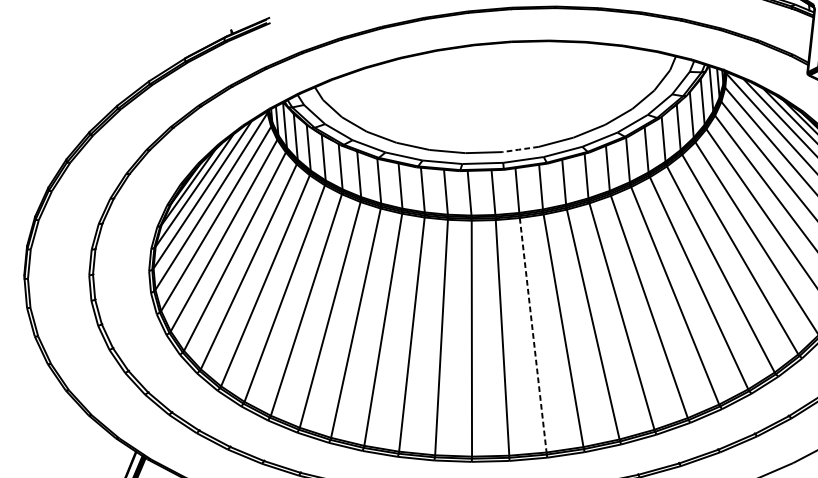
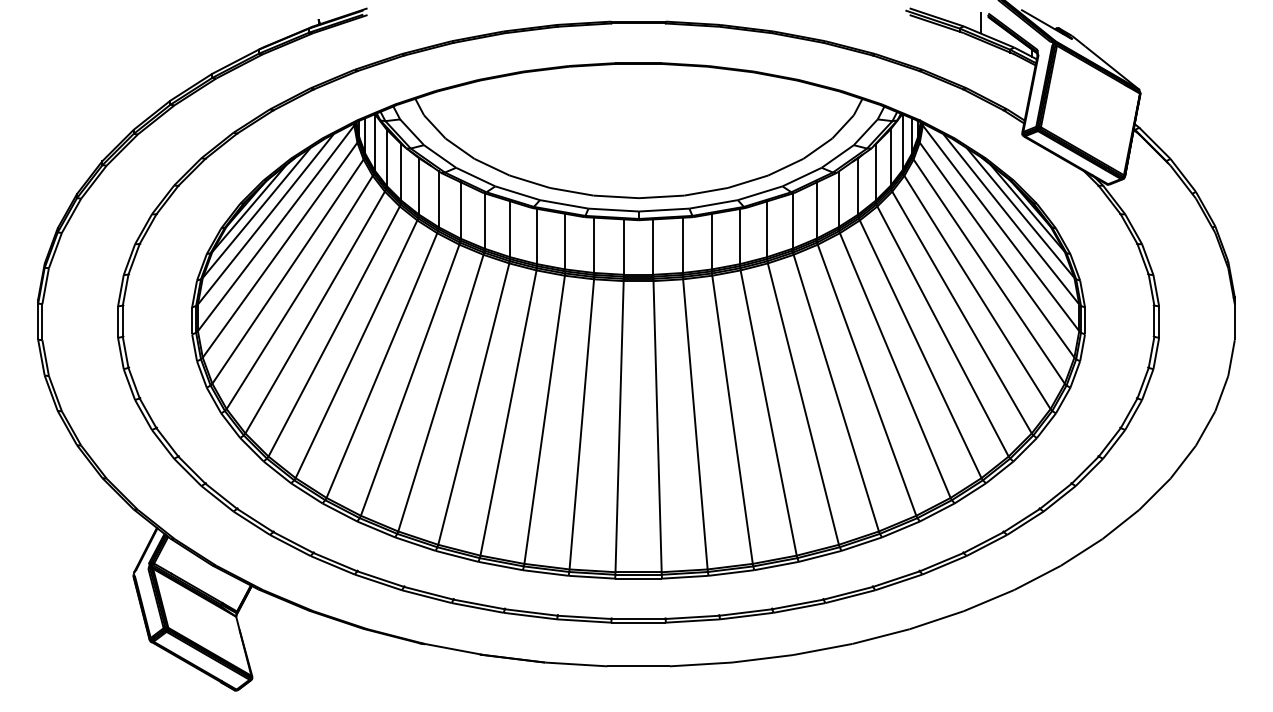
line: (519, 149) -> (660, 196), dashed -> solid
line: (533, 335) -> (657, 427), dashed -> solid

